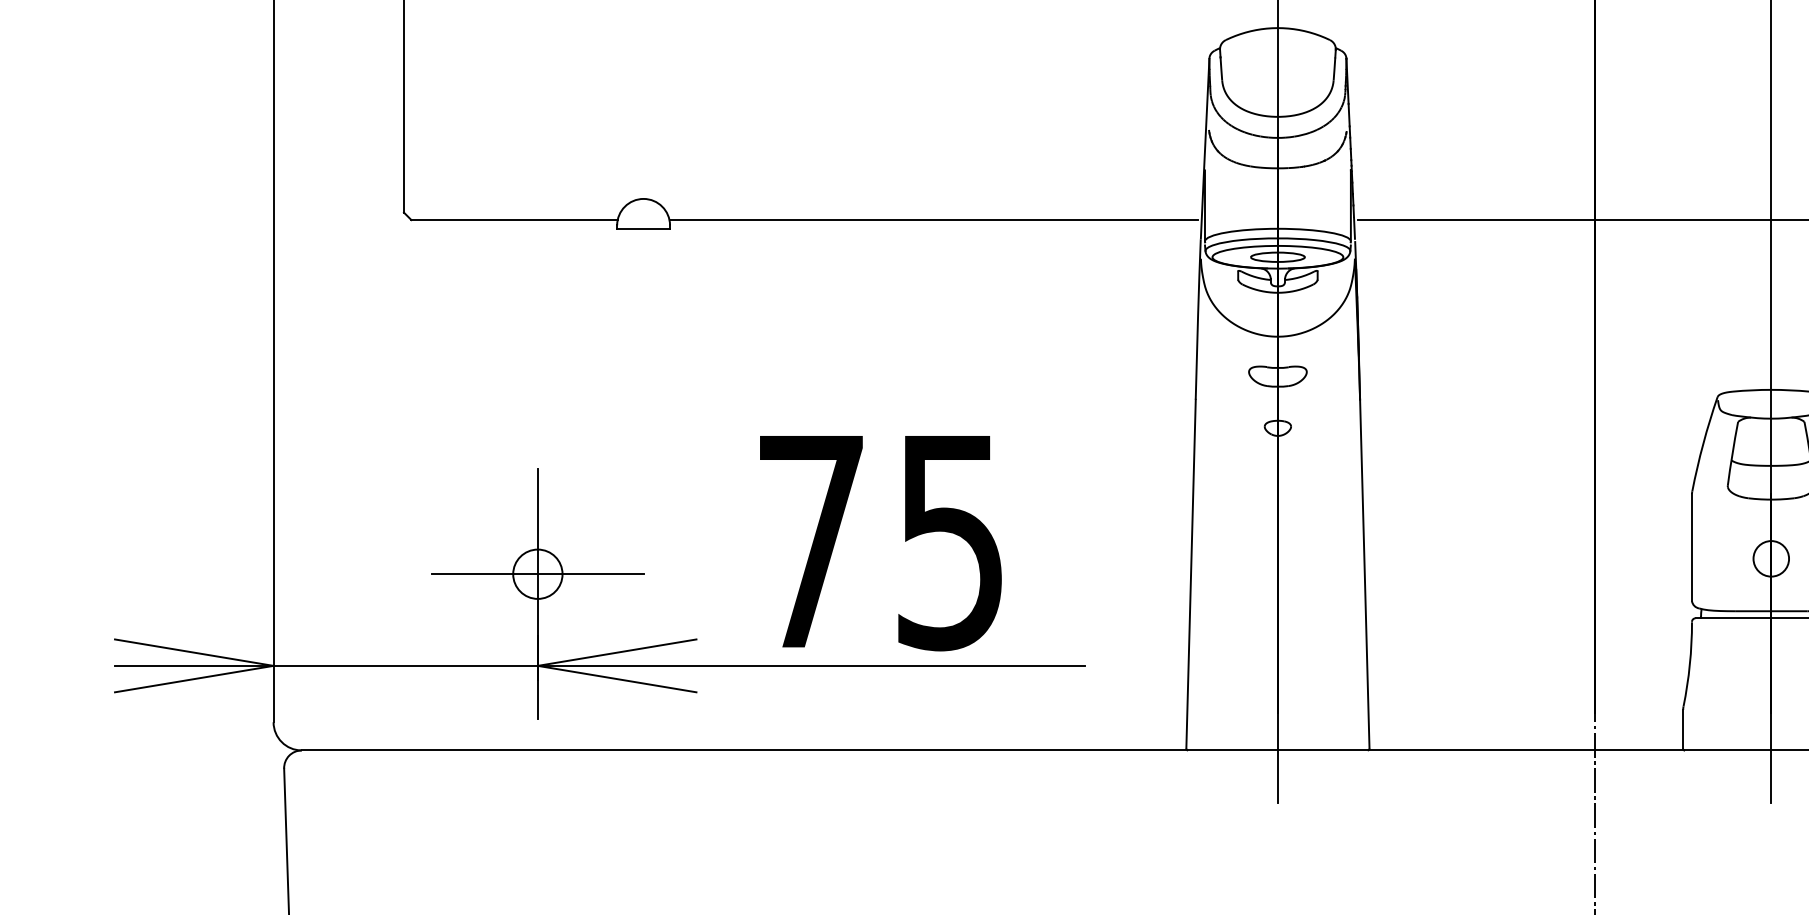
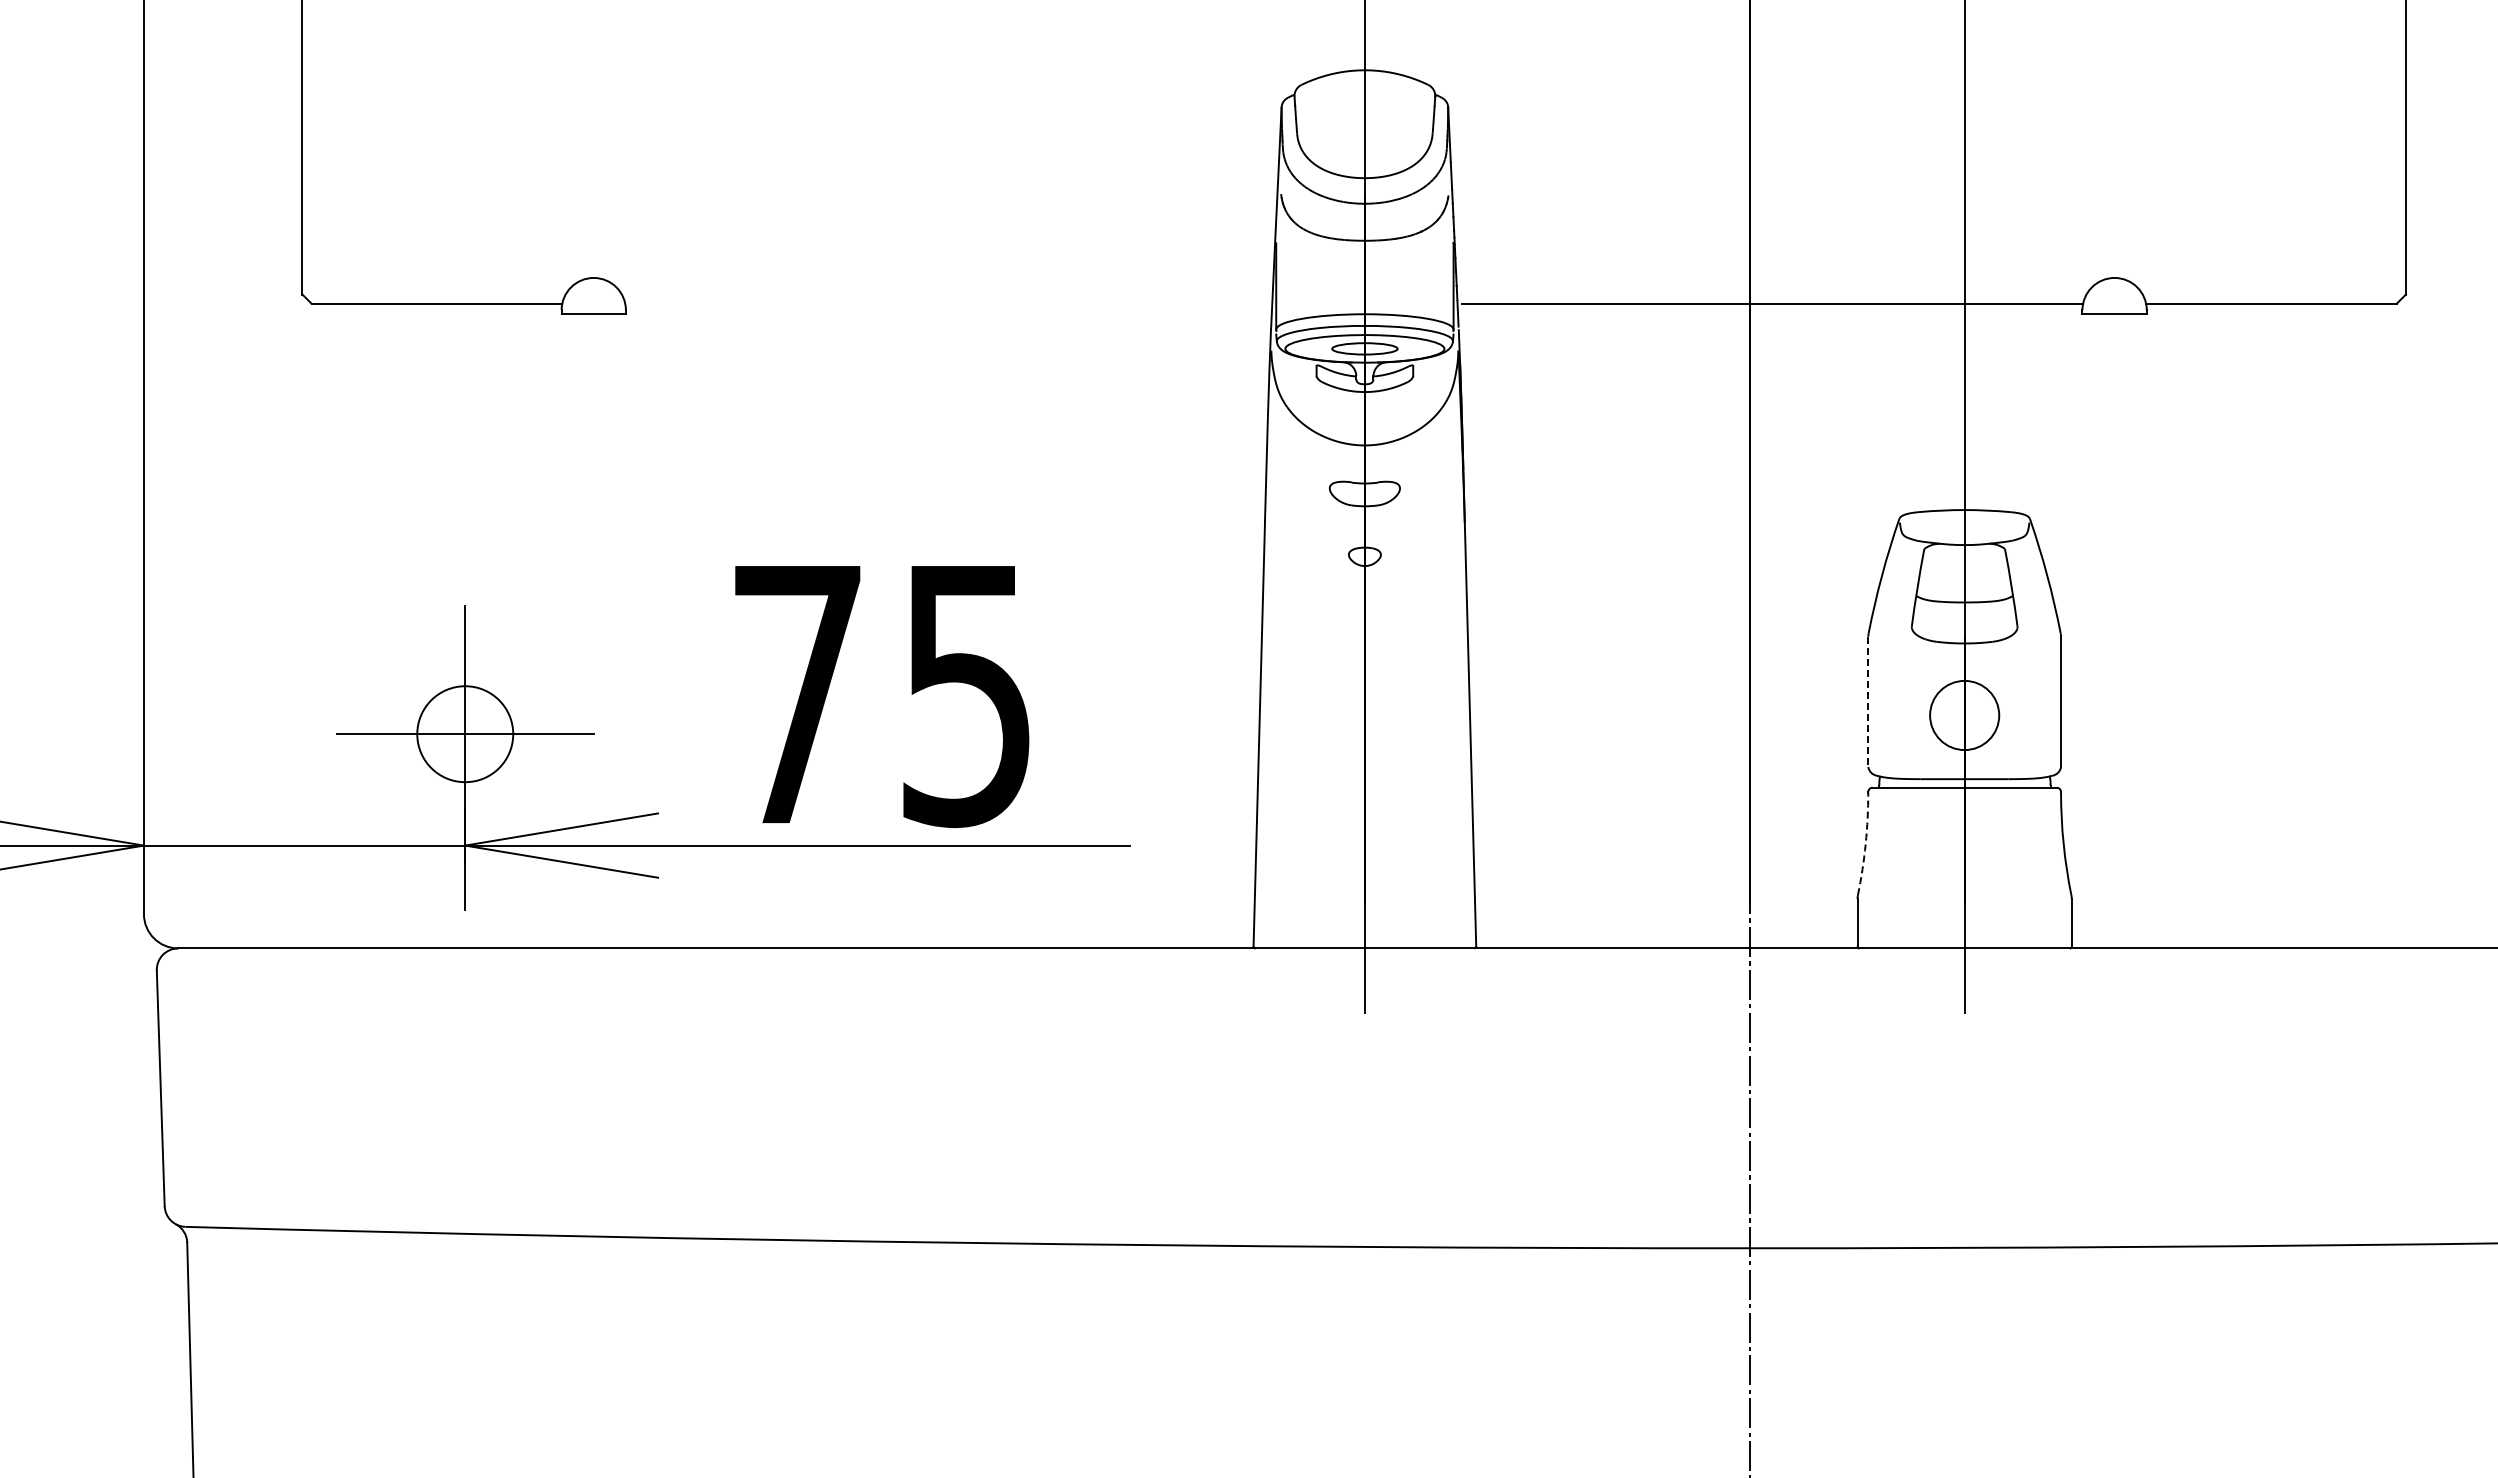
line: (933, 219) -> (946, 303), removed
line: (1692, 548) -> (1868, 702), solid -> dashed
circle: (1771, 558) -> (1964, 715), size x1.6
circle: (538, 574) -> (465, 734), size x1.6
arc: (1689, 664) -> (1865, 844), solid -> dashed

